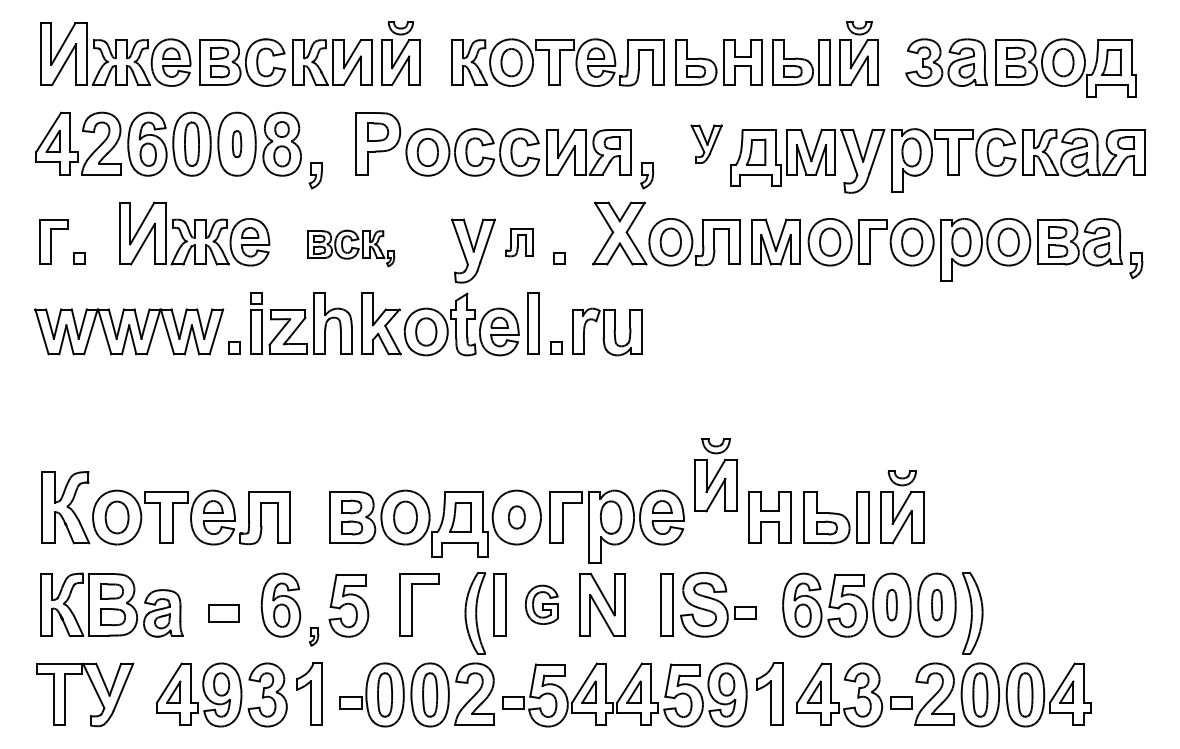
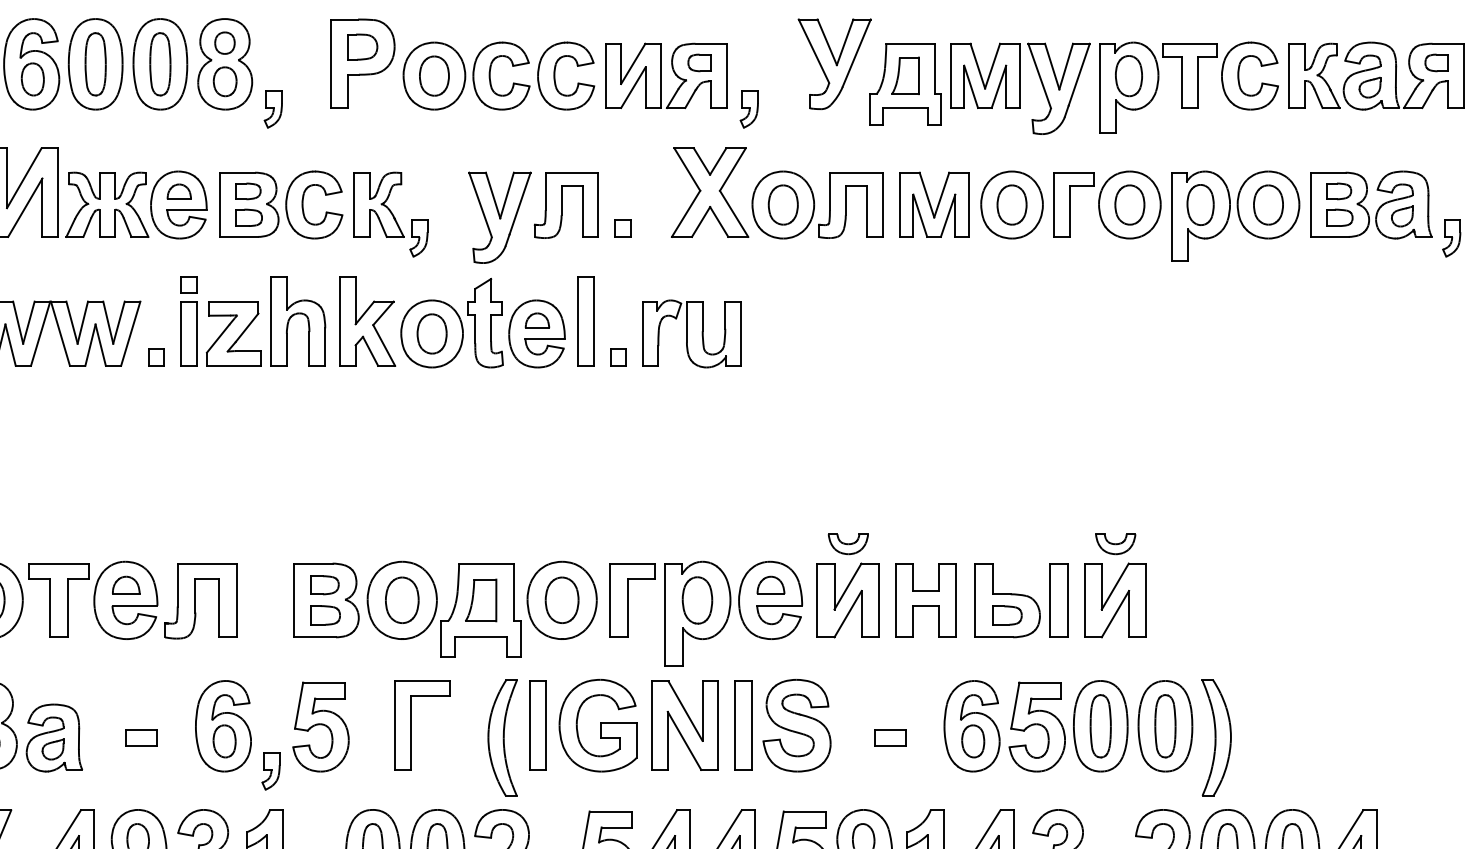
part: (236, 143) -> (159, 63), size x1.67
part: (706, 144) -> (834, 64), size x1.67
part: (519, 242) -> (565, 205), size x1.67
part: (350, 248) -> (323, 214), size x1.67
part: (715, 475) -> (847, 585), moved
part: (516, 517) -> (561, 600), size x1.43
part: (541, 604) -> (597, 725), size x1.67
part: (694, 604) -> (782, 725), moved
part: (891, 604) -> (1100, 725), size x1.43
part: (936, 604) -> (1164, 725), size x1.43
part: (223, 612) -> (140, 736), size x0.71
part: (313, 636) -> (270, 771), size x1.43

